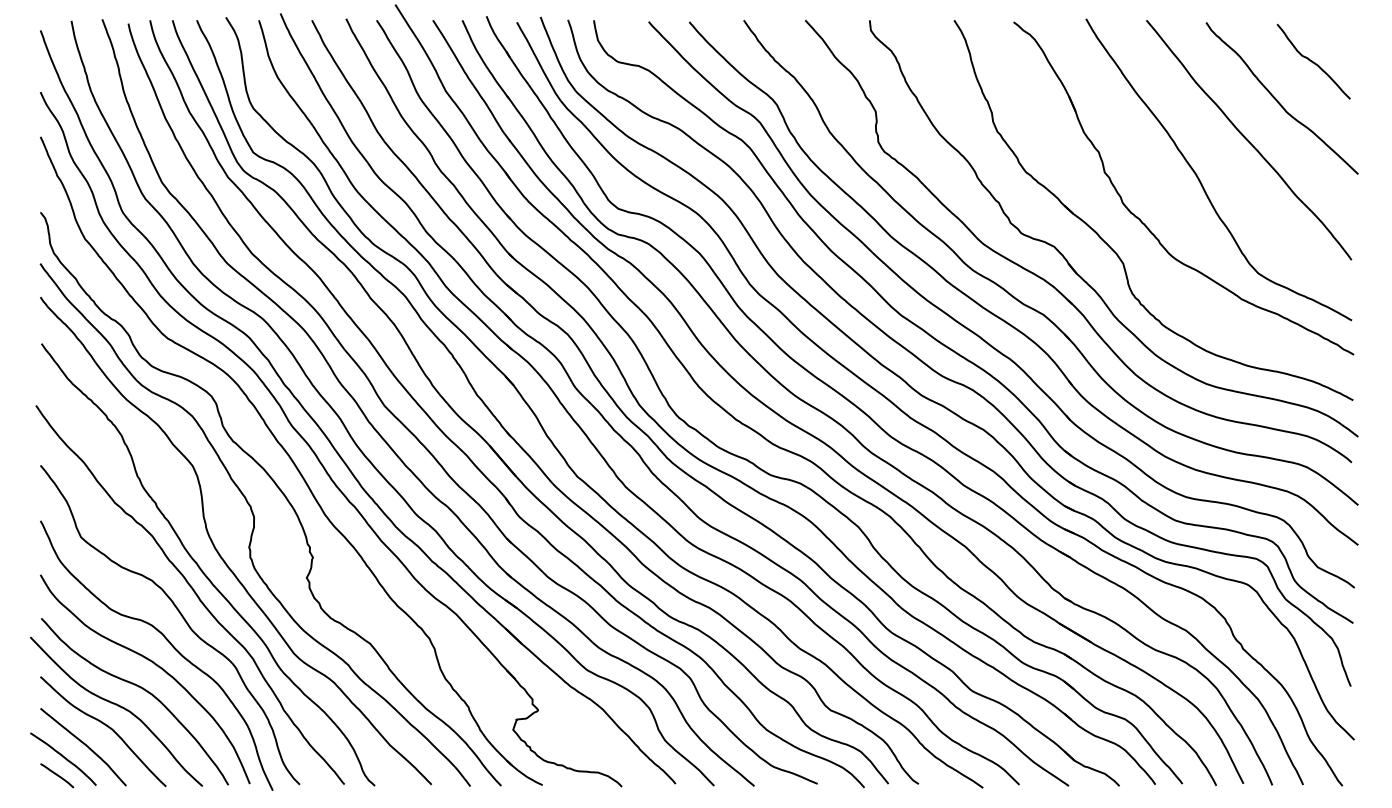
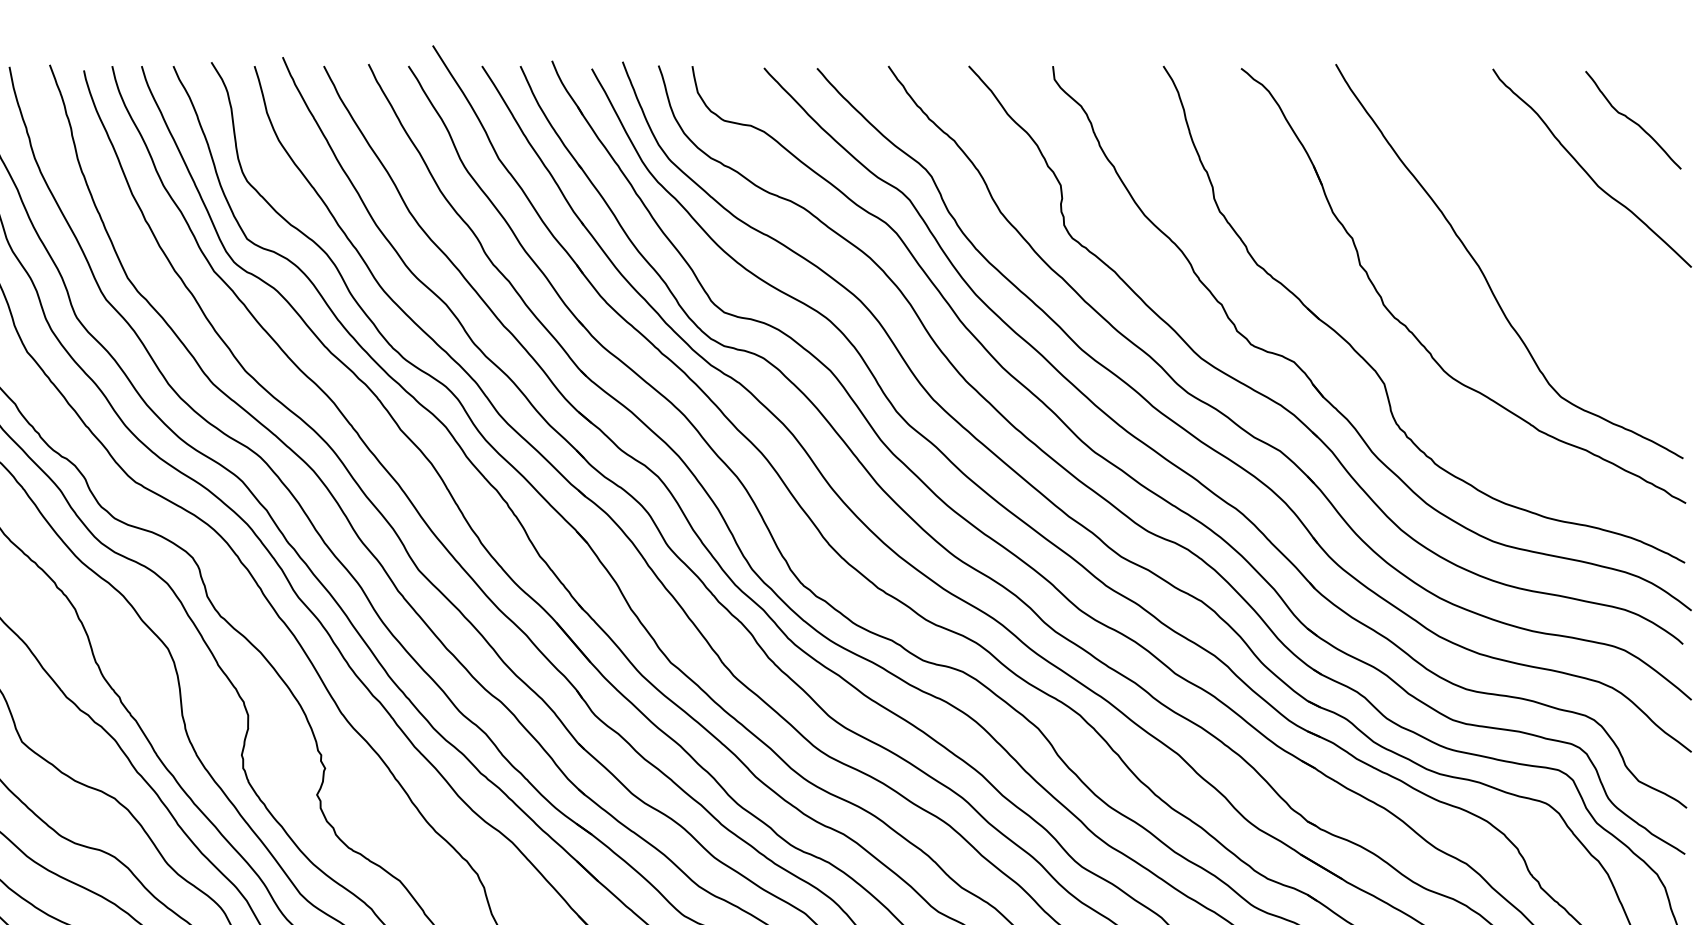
curve: (1249, 140) -> (1549, 223), removed

